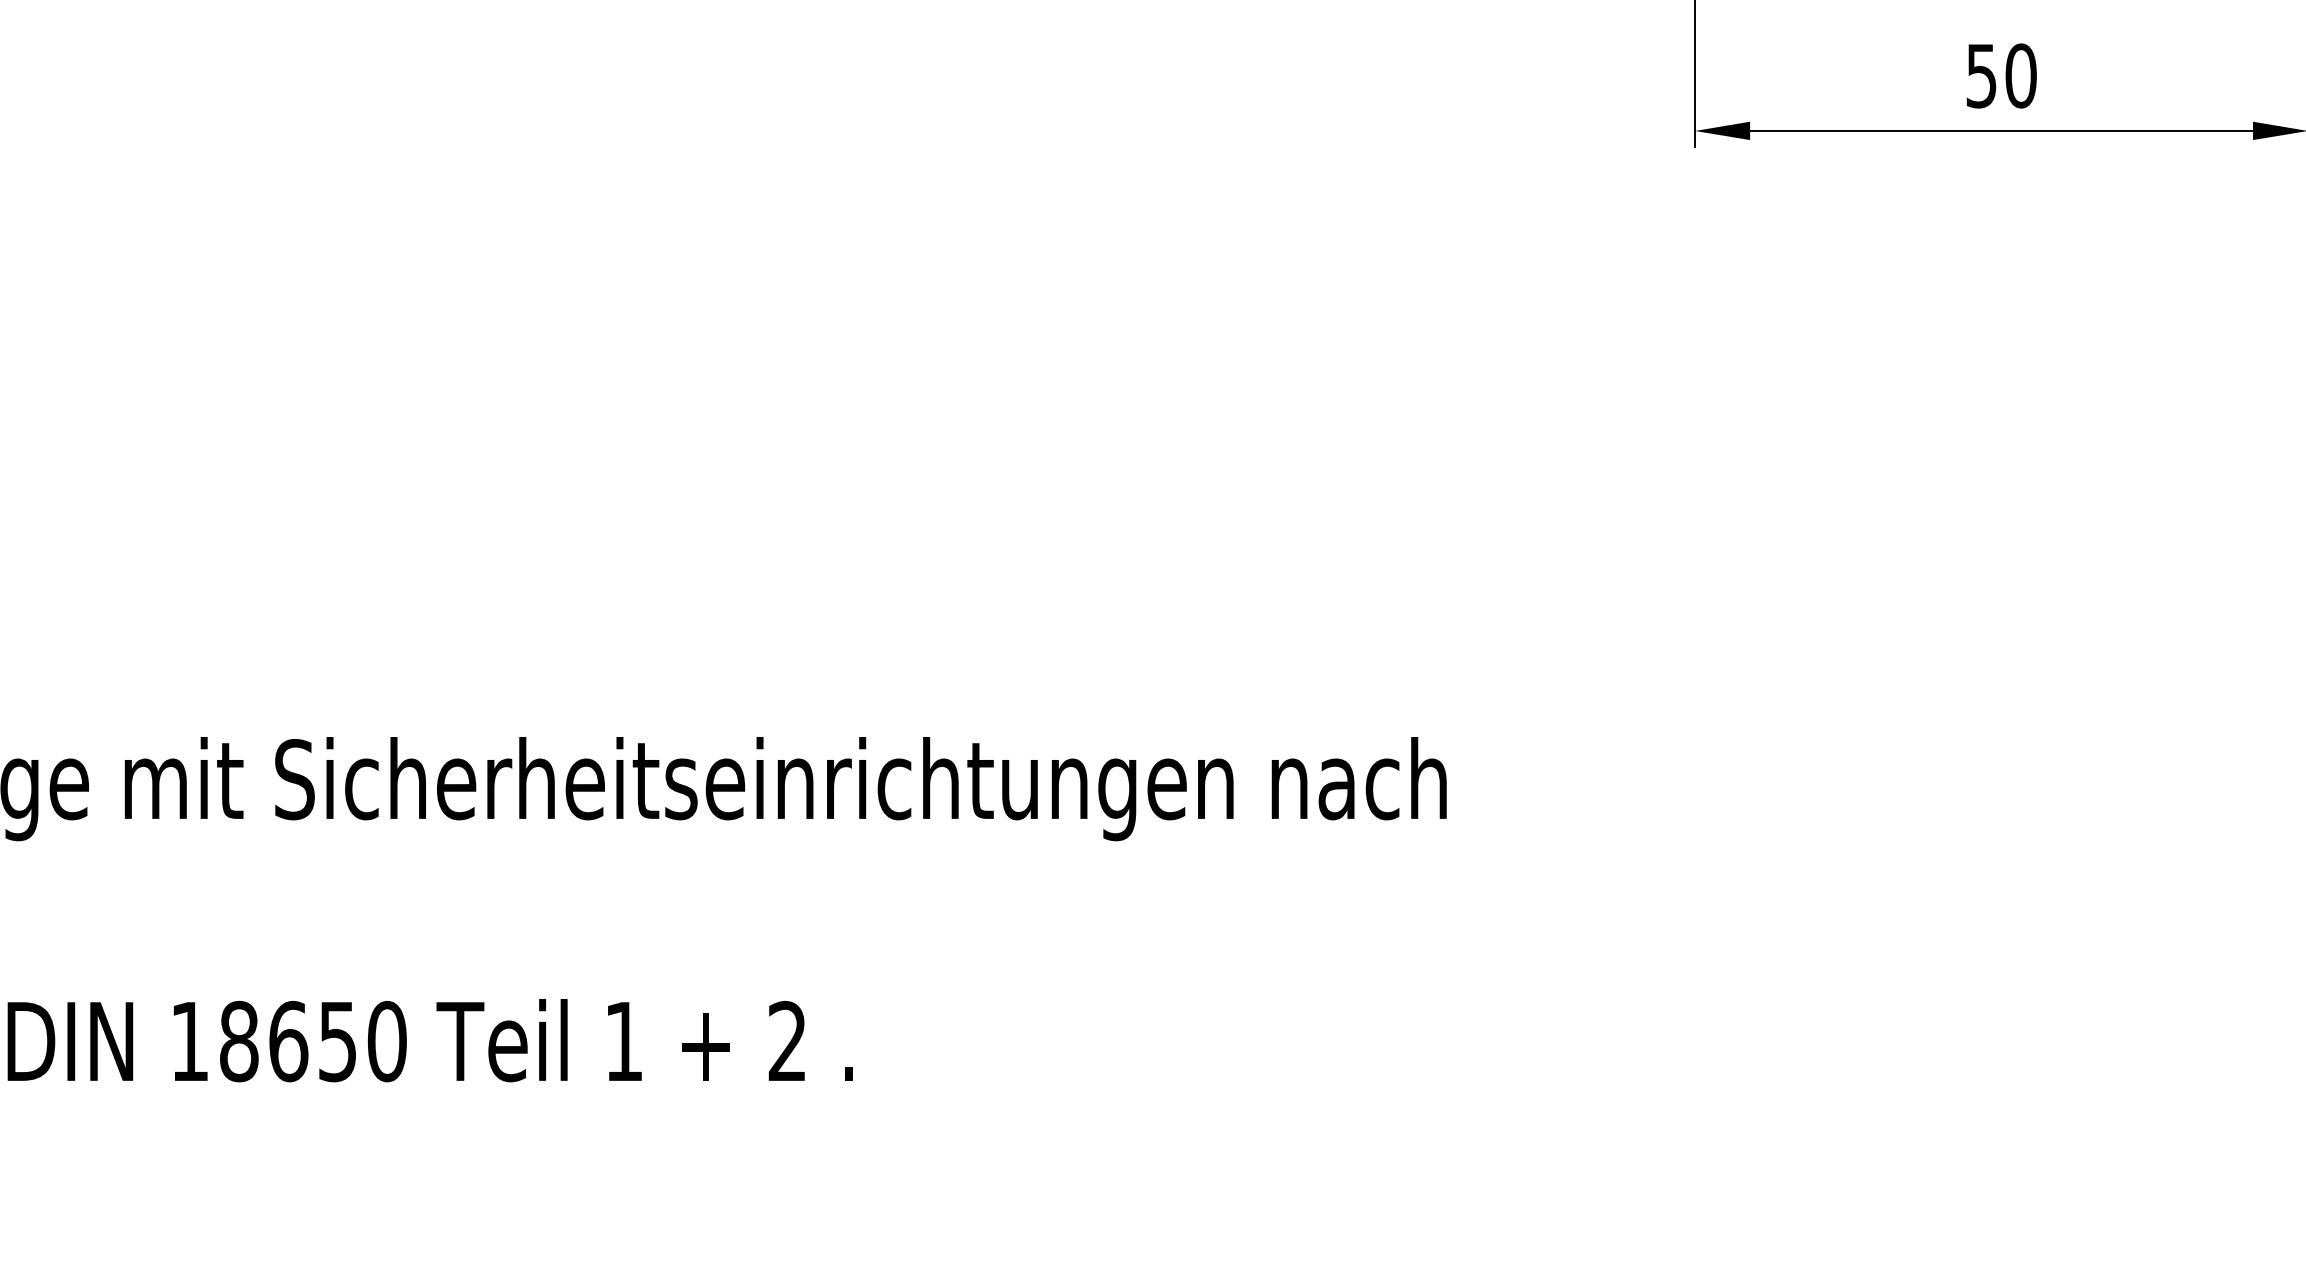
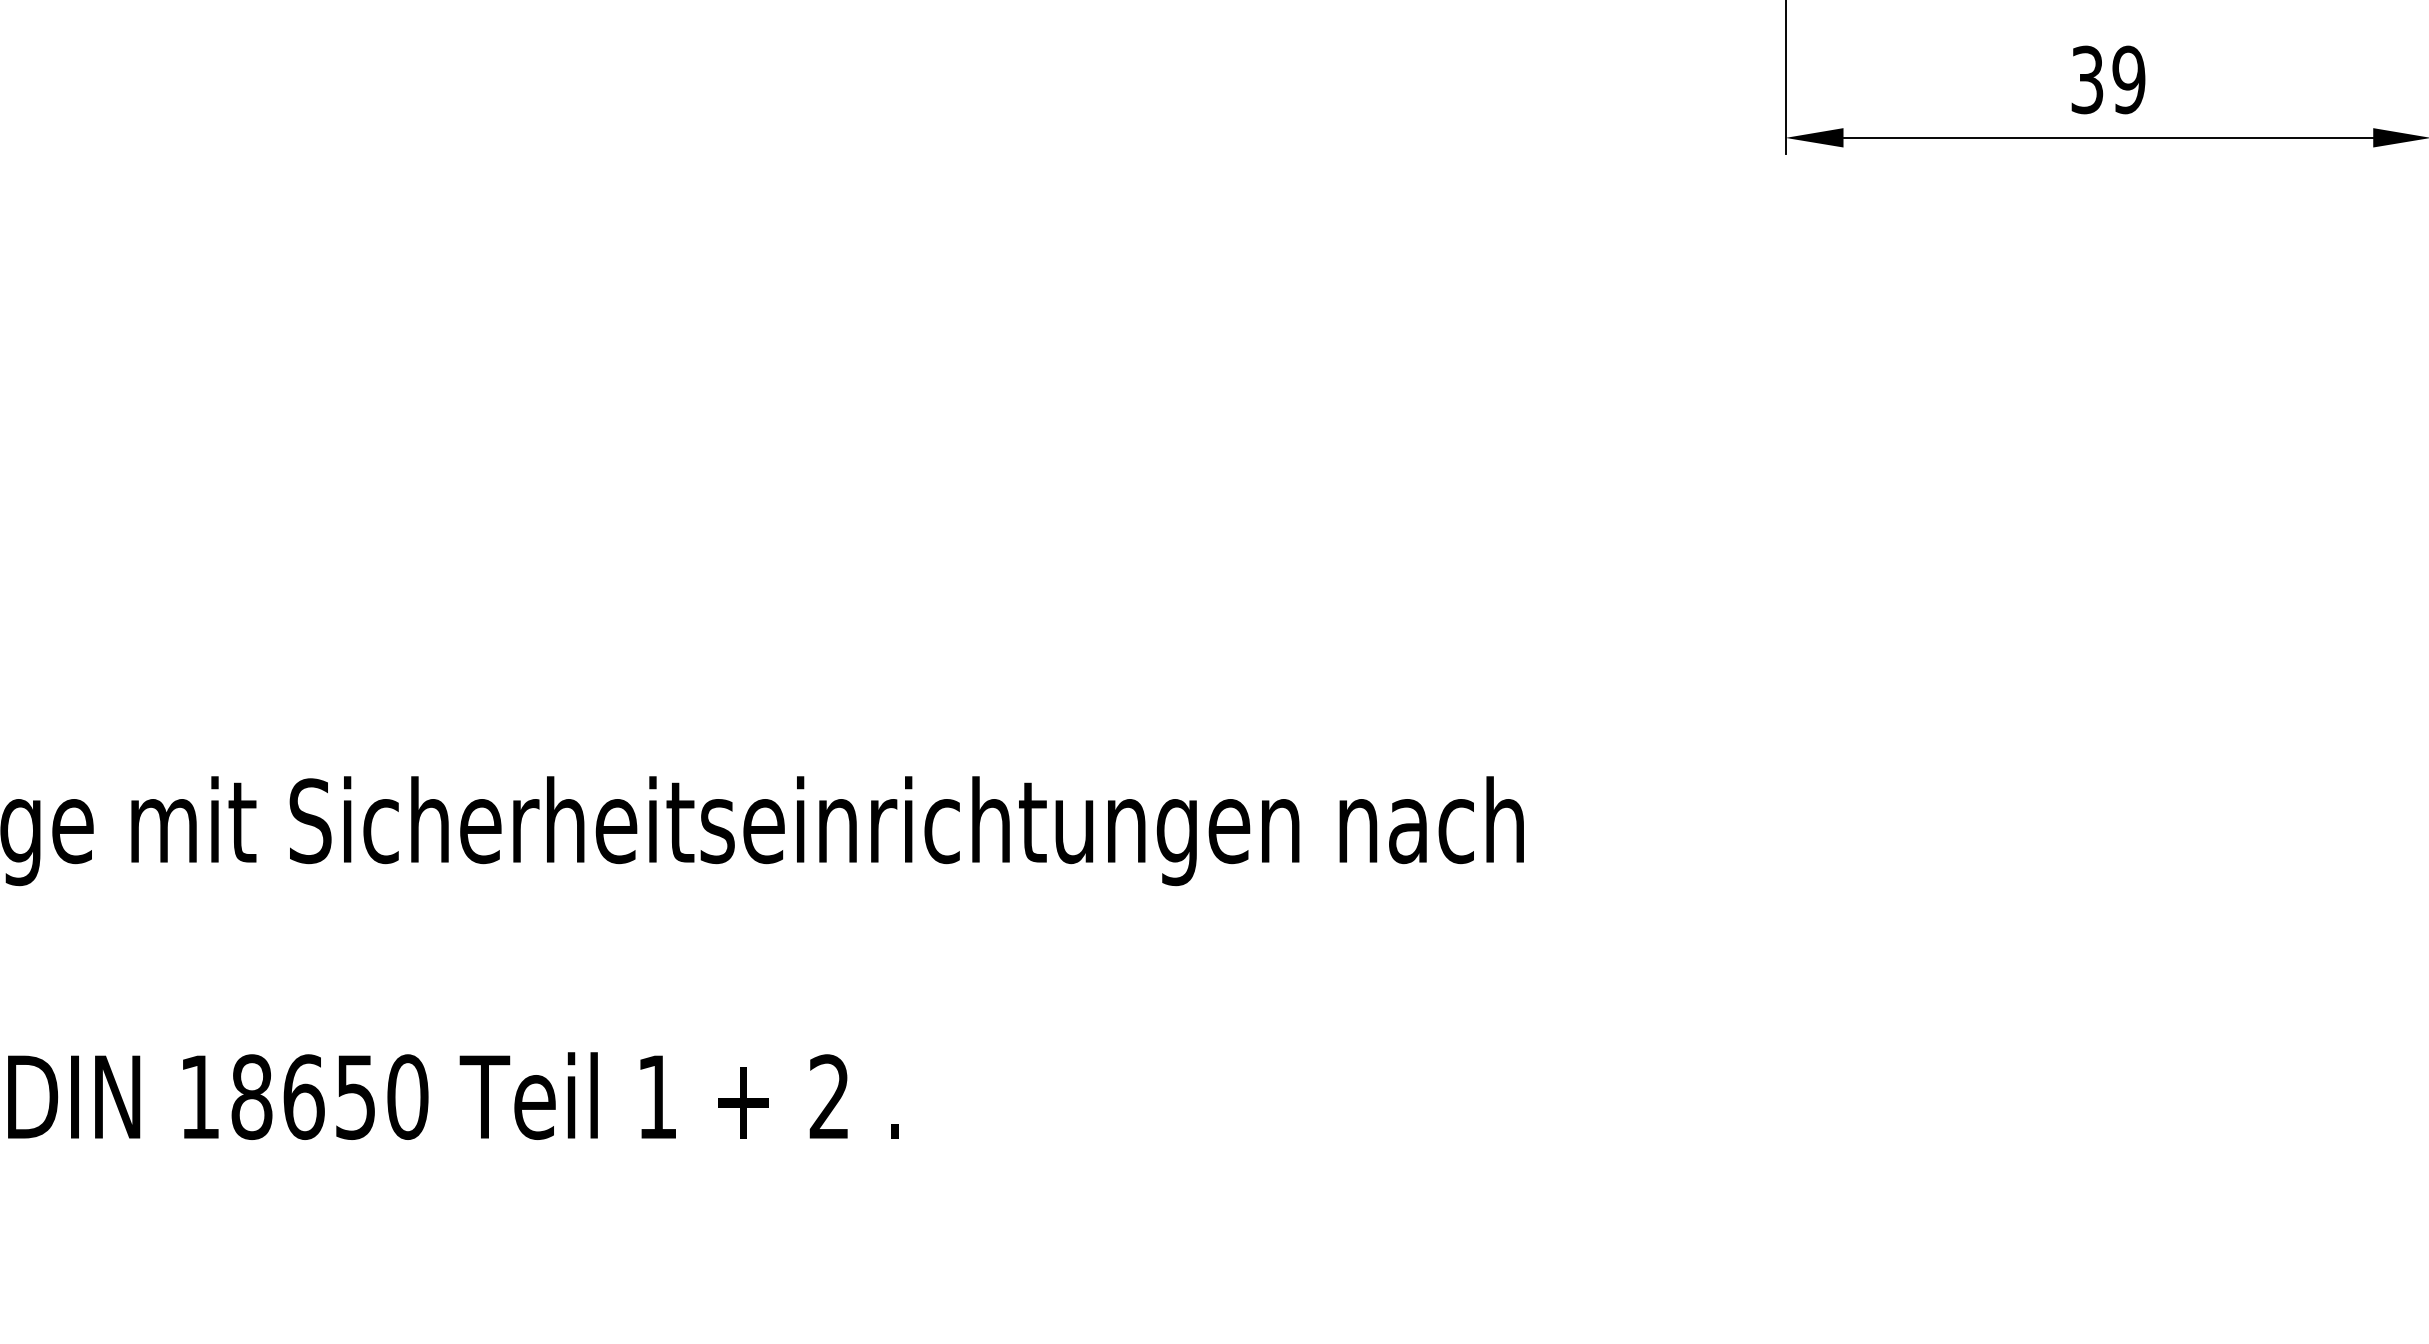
text: (2001, 75) -> (2108, 79), 50 -> 39

